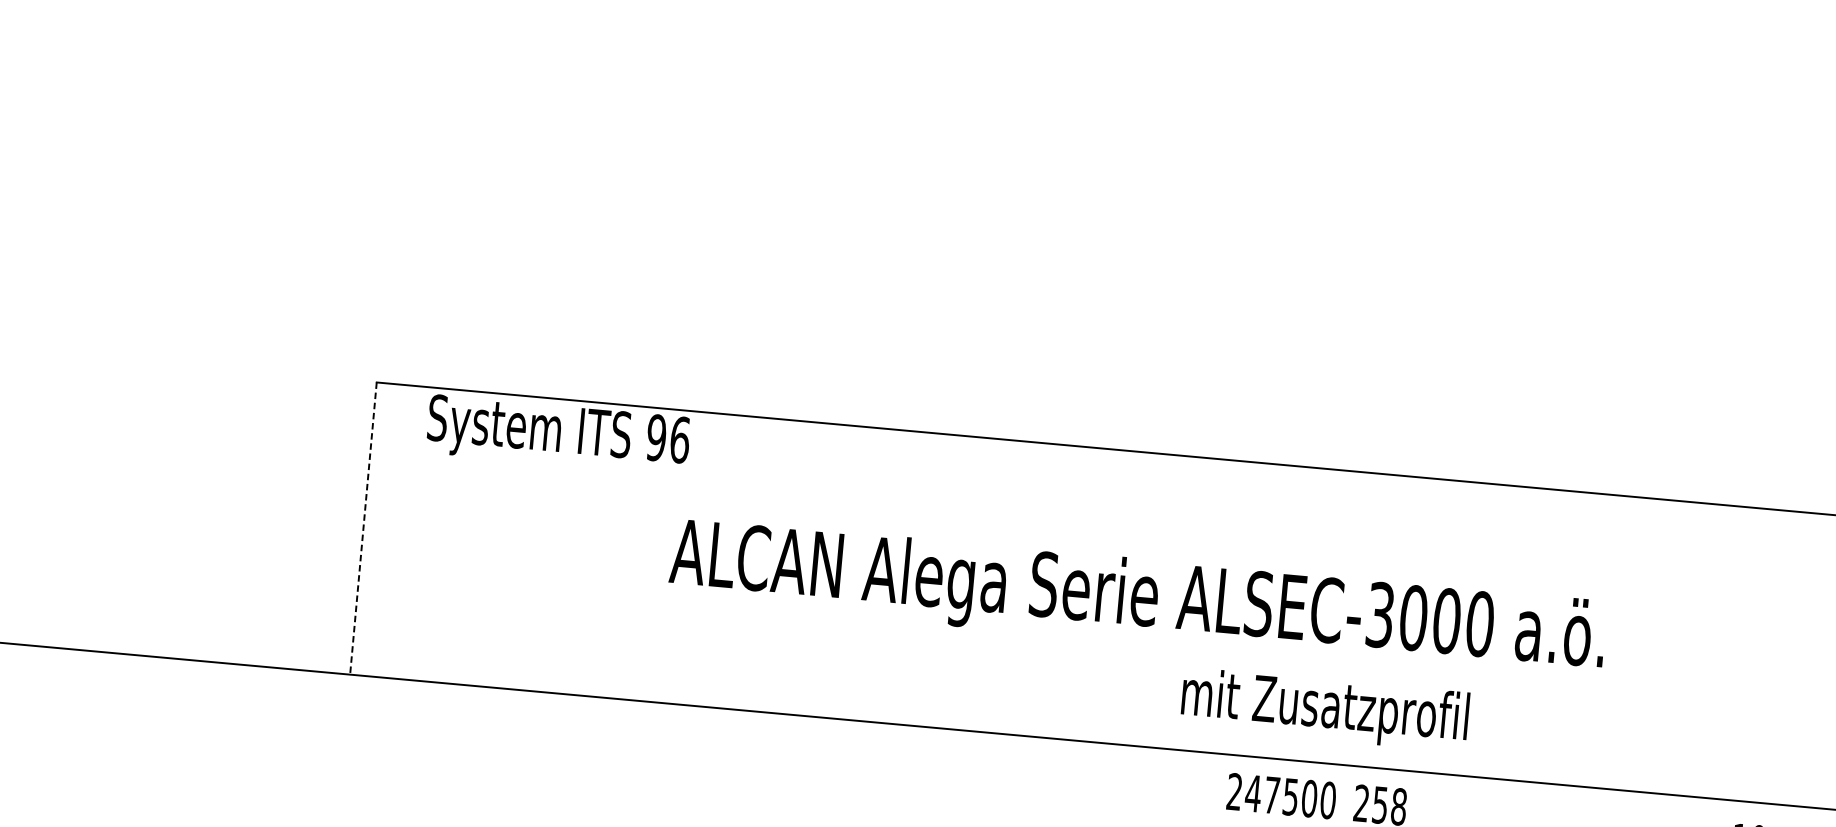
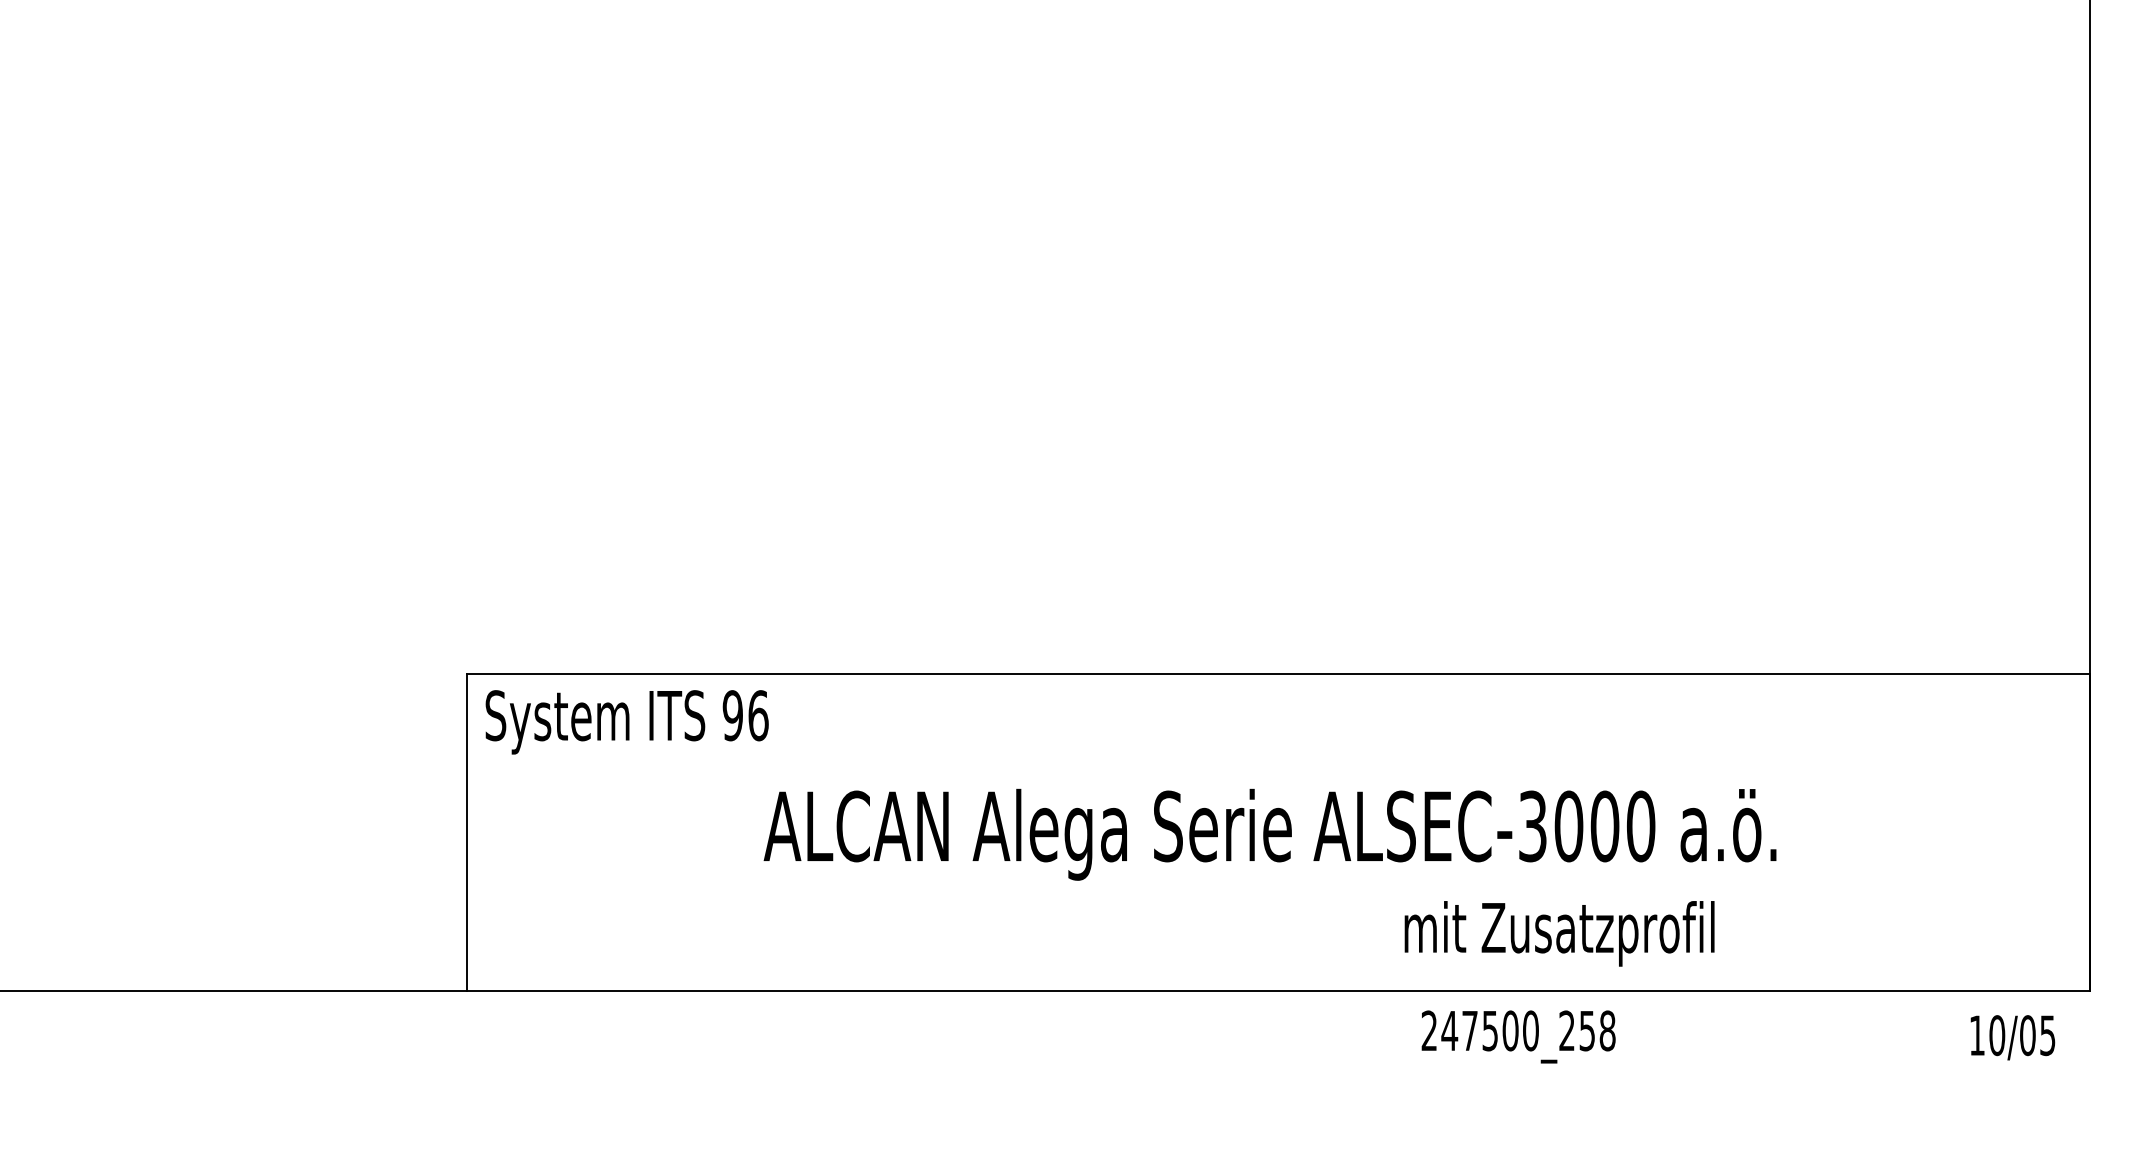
text: (557, 435) -> (626, 722), moved
line: (363, 529) -> (466, 833), dashed -> solid
text: (1136, 600) -> (1269, 834), moved
text: (1324, 709) -> (1559, 933), moved

